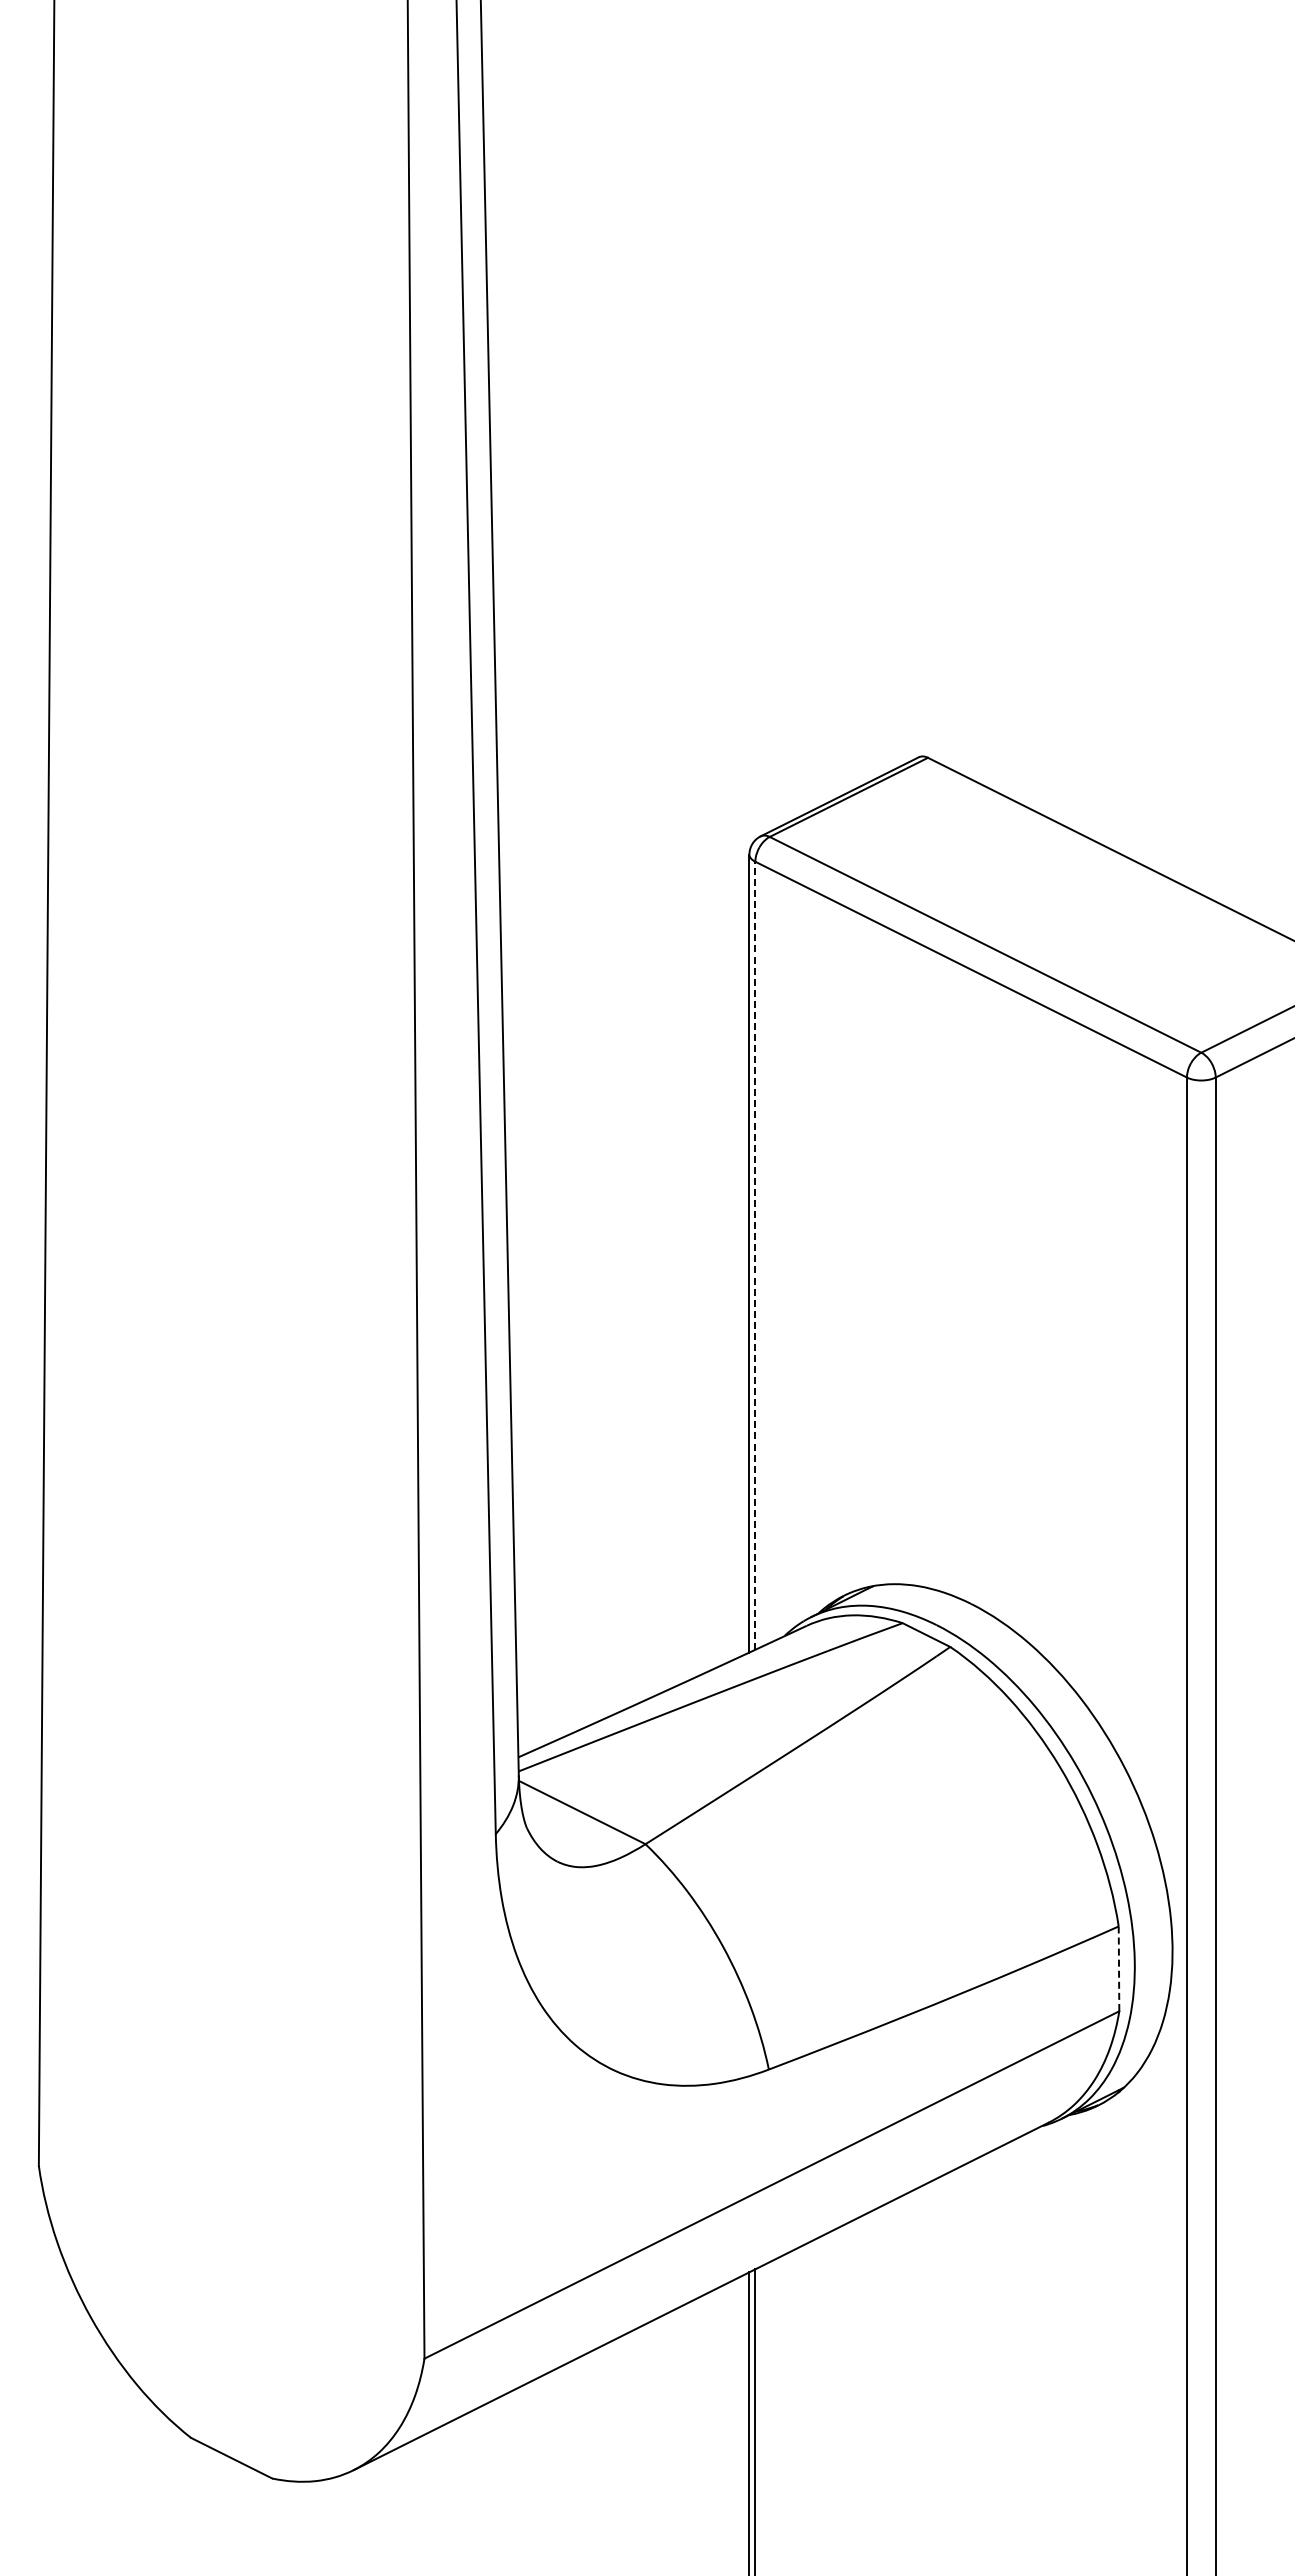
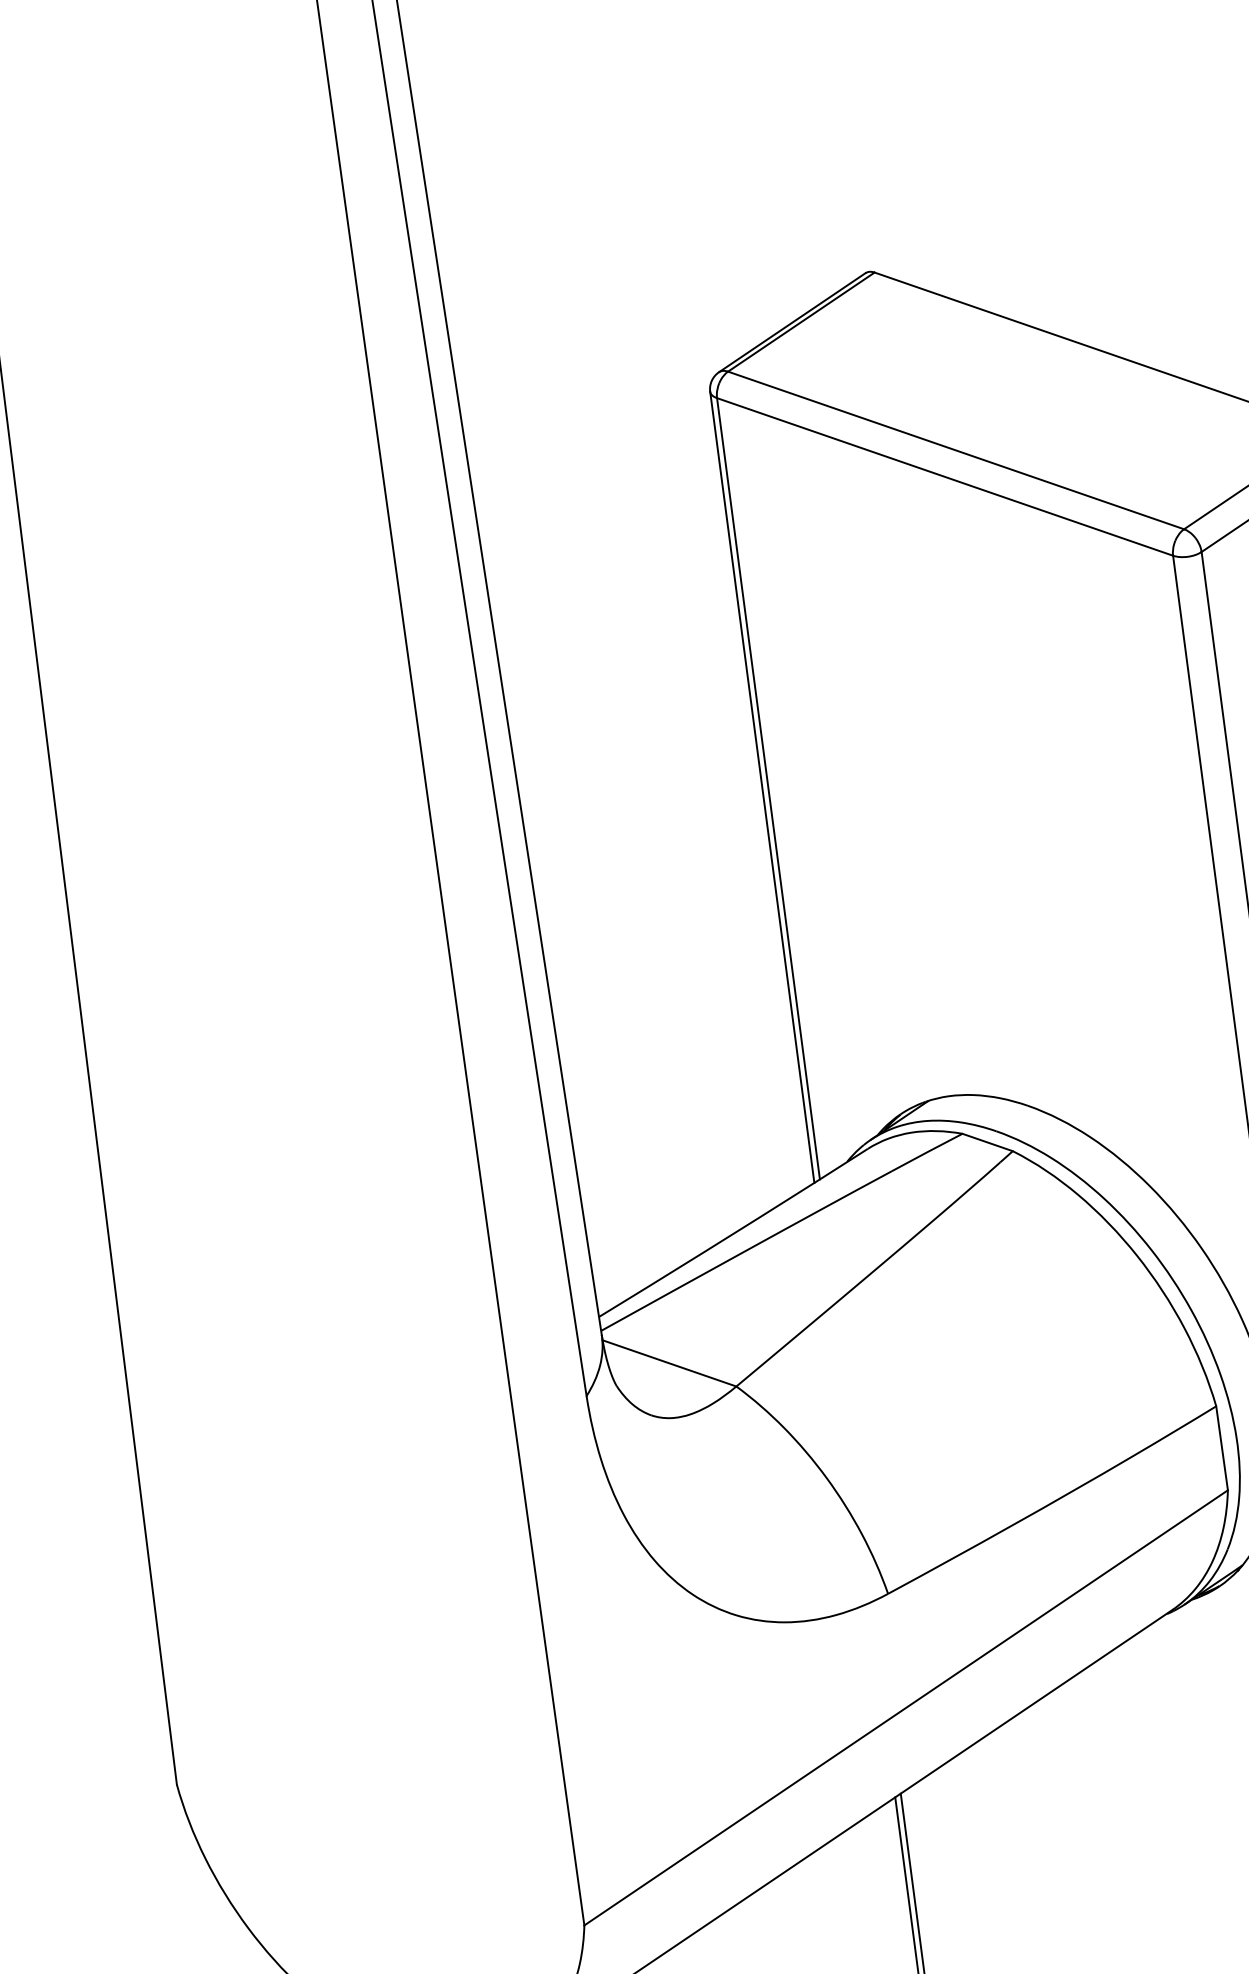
line: (755, 1255) -> (768, 788), dashed -> solid
line: (1119, 1969) -> (1222, 1448), dashed -> solid

